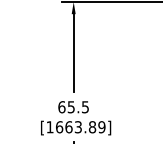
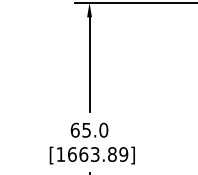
text: (85, 106) -> (103, 129), 65.5 -> 65.0

